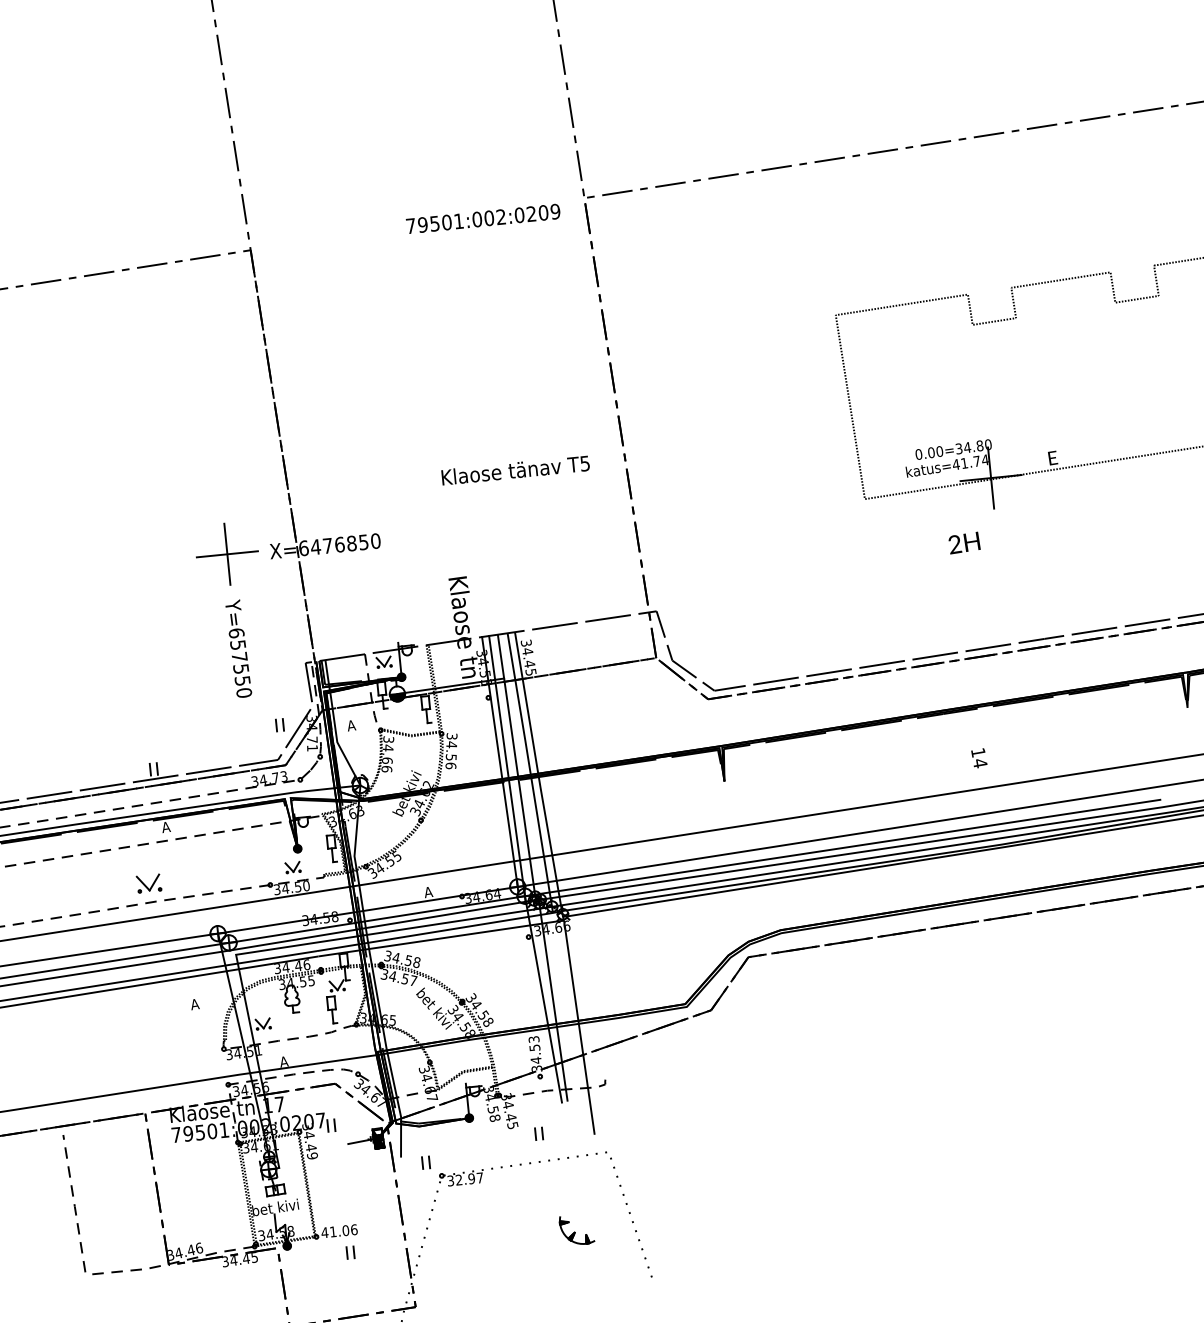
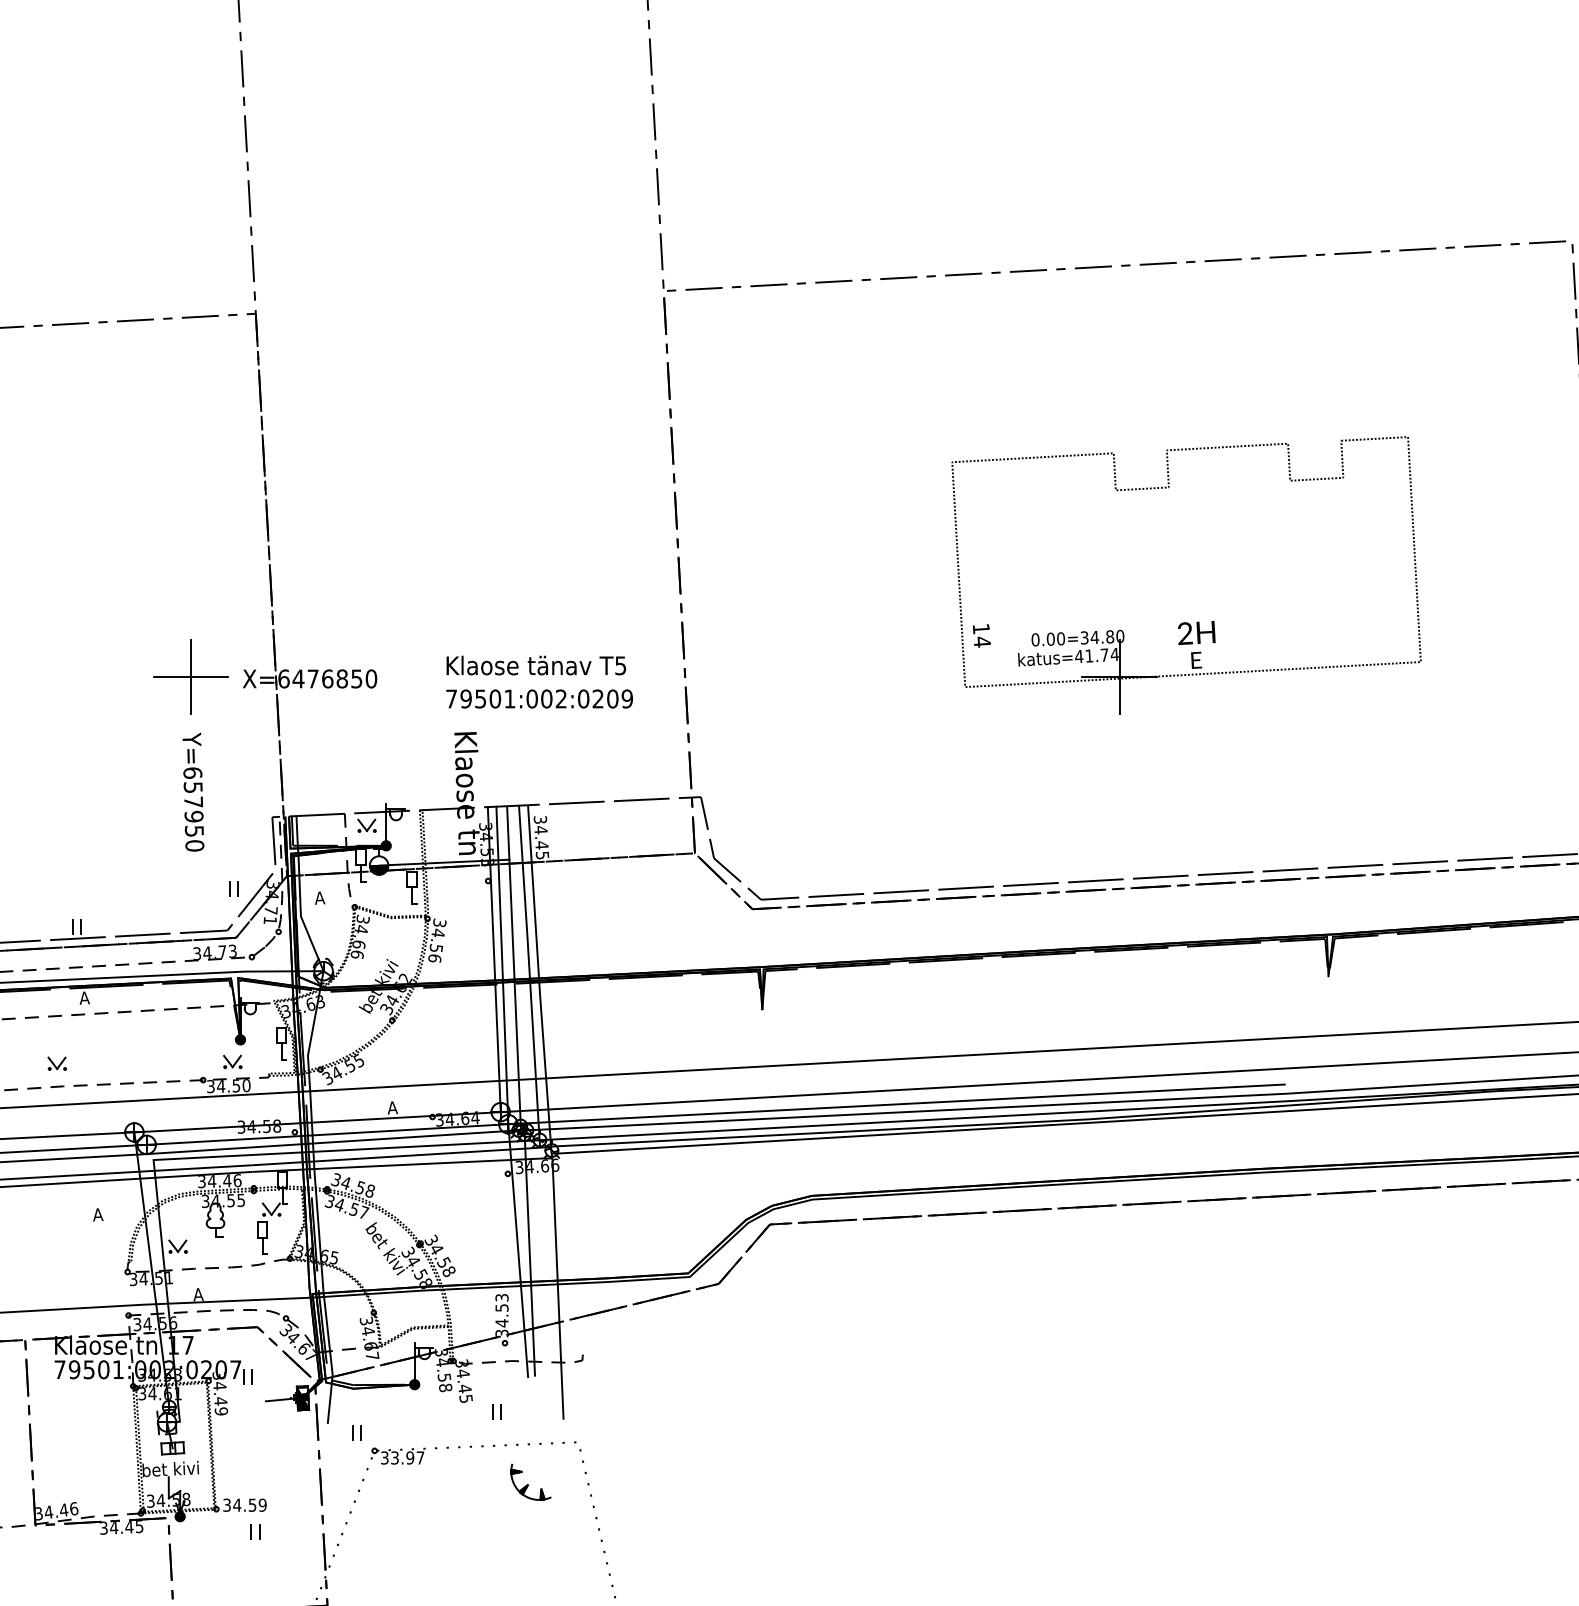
text: (483, 218) -> (539, 698), moved
text: (515, 470) -> (535, 665), moved
text: (964, 542) -> (1196, 632), moved
text: (240, 668) -> (193, 816), Y=657550 -> Y=657950
text: (979, 758) -> (981, 635), moved
part: (148, 883) -> (56, 1063), size x0.62
text: (458, 1179) -> (394, 1457), 32.97 -> 33.97
part: (576, 1229) -> (530, 1481), moved
text: (339, 1230) -> (244, 1504), 41.06 -> 34.59

